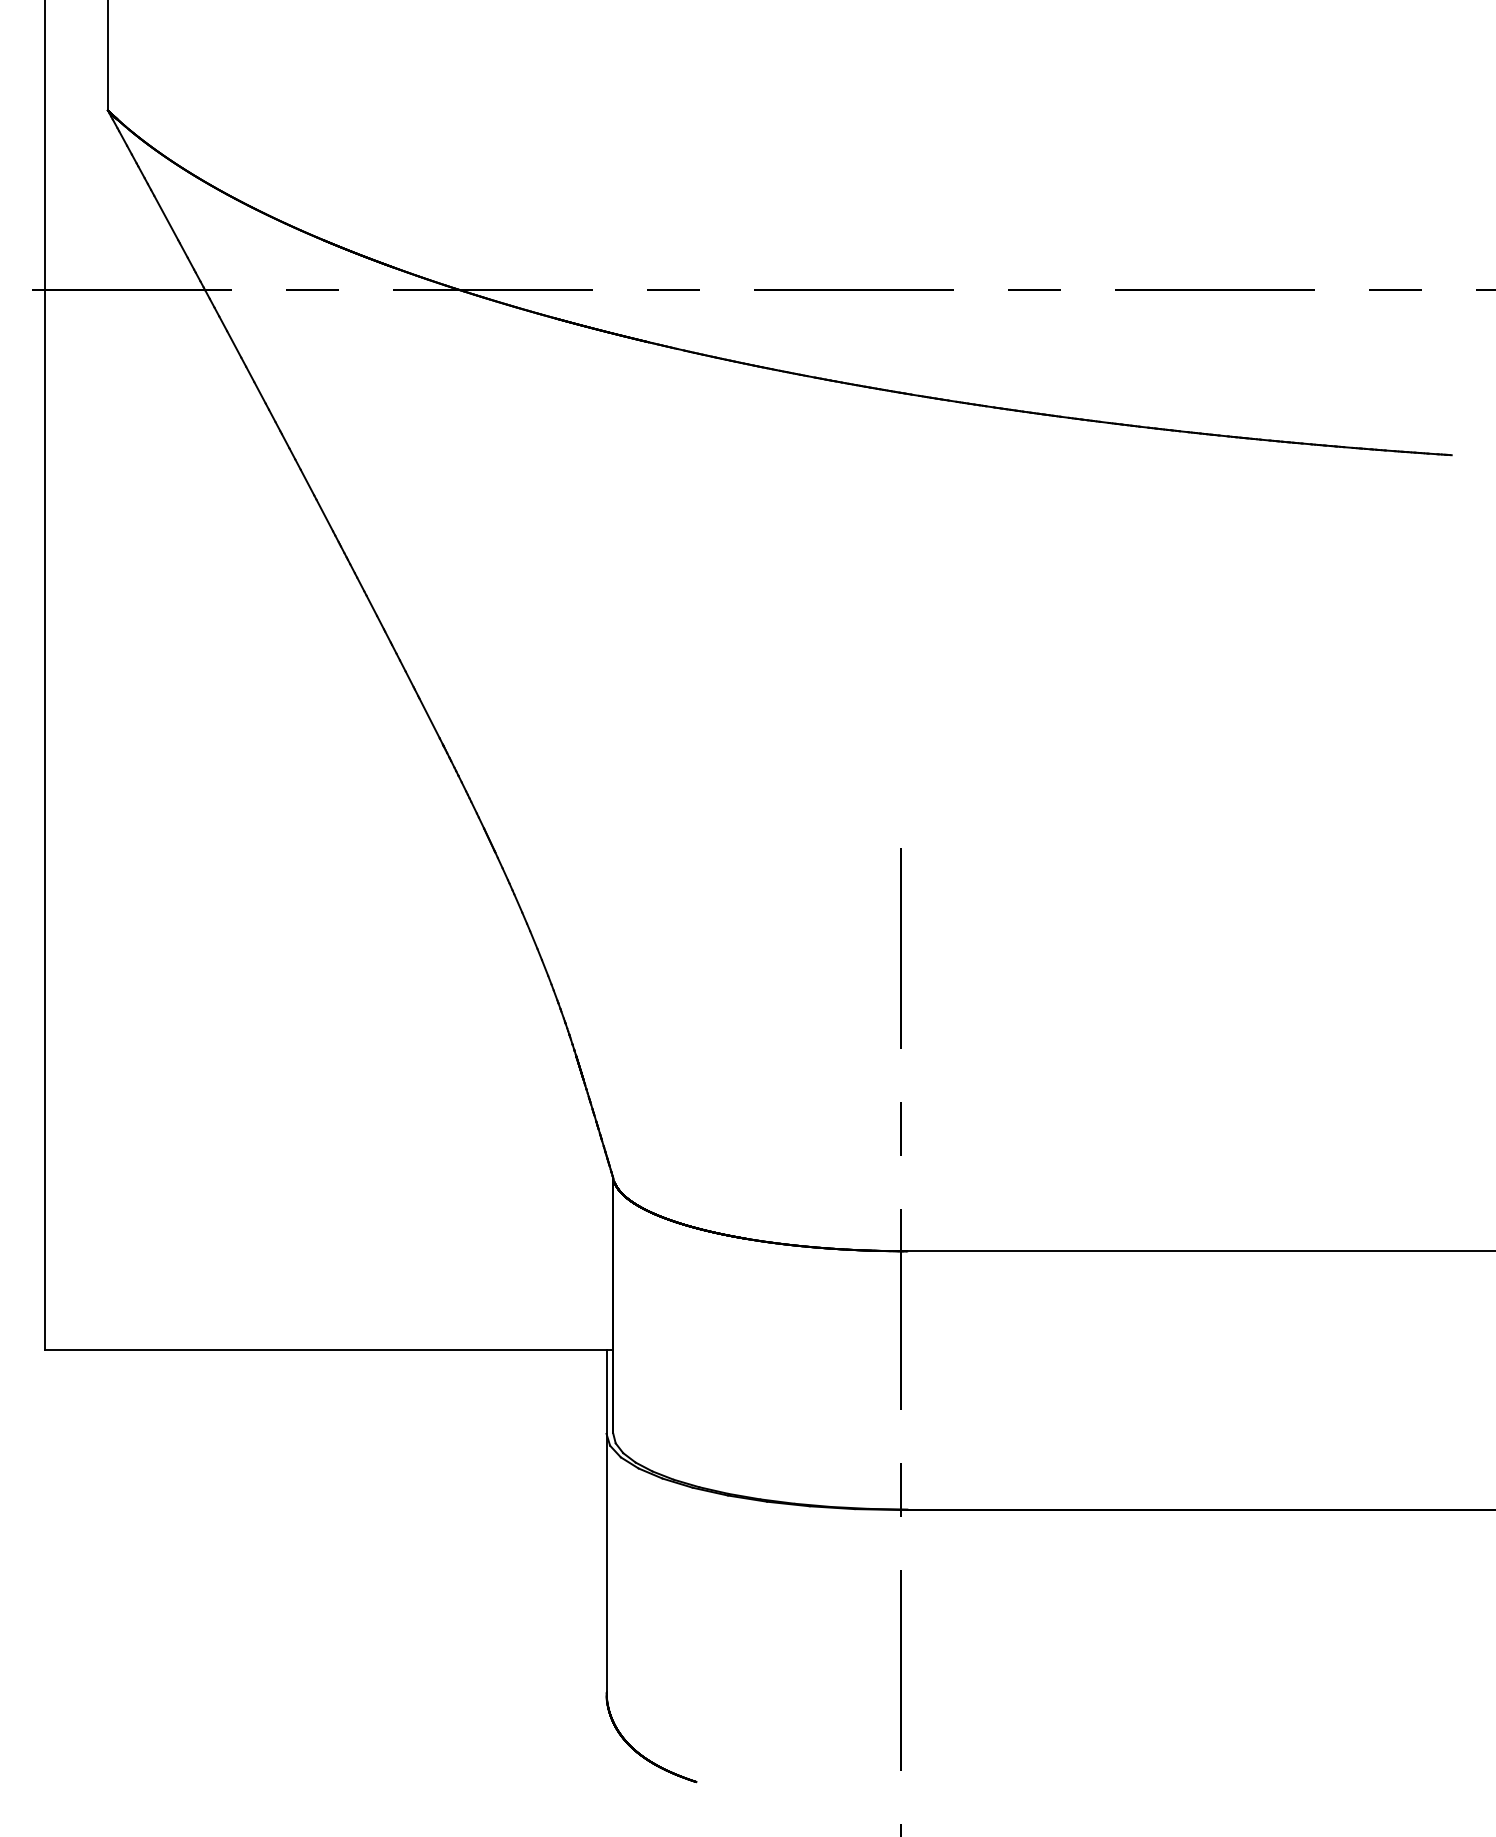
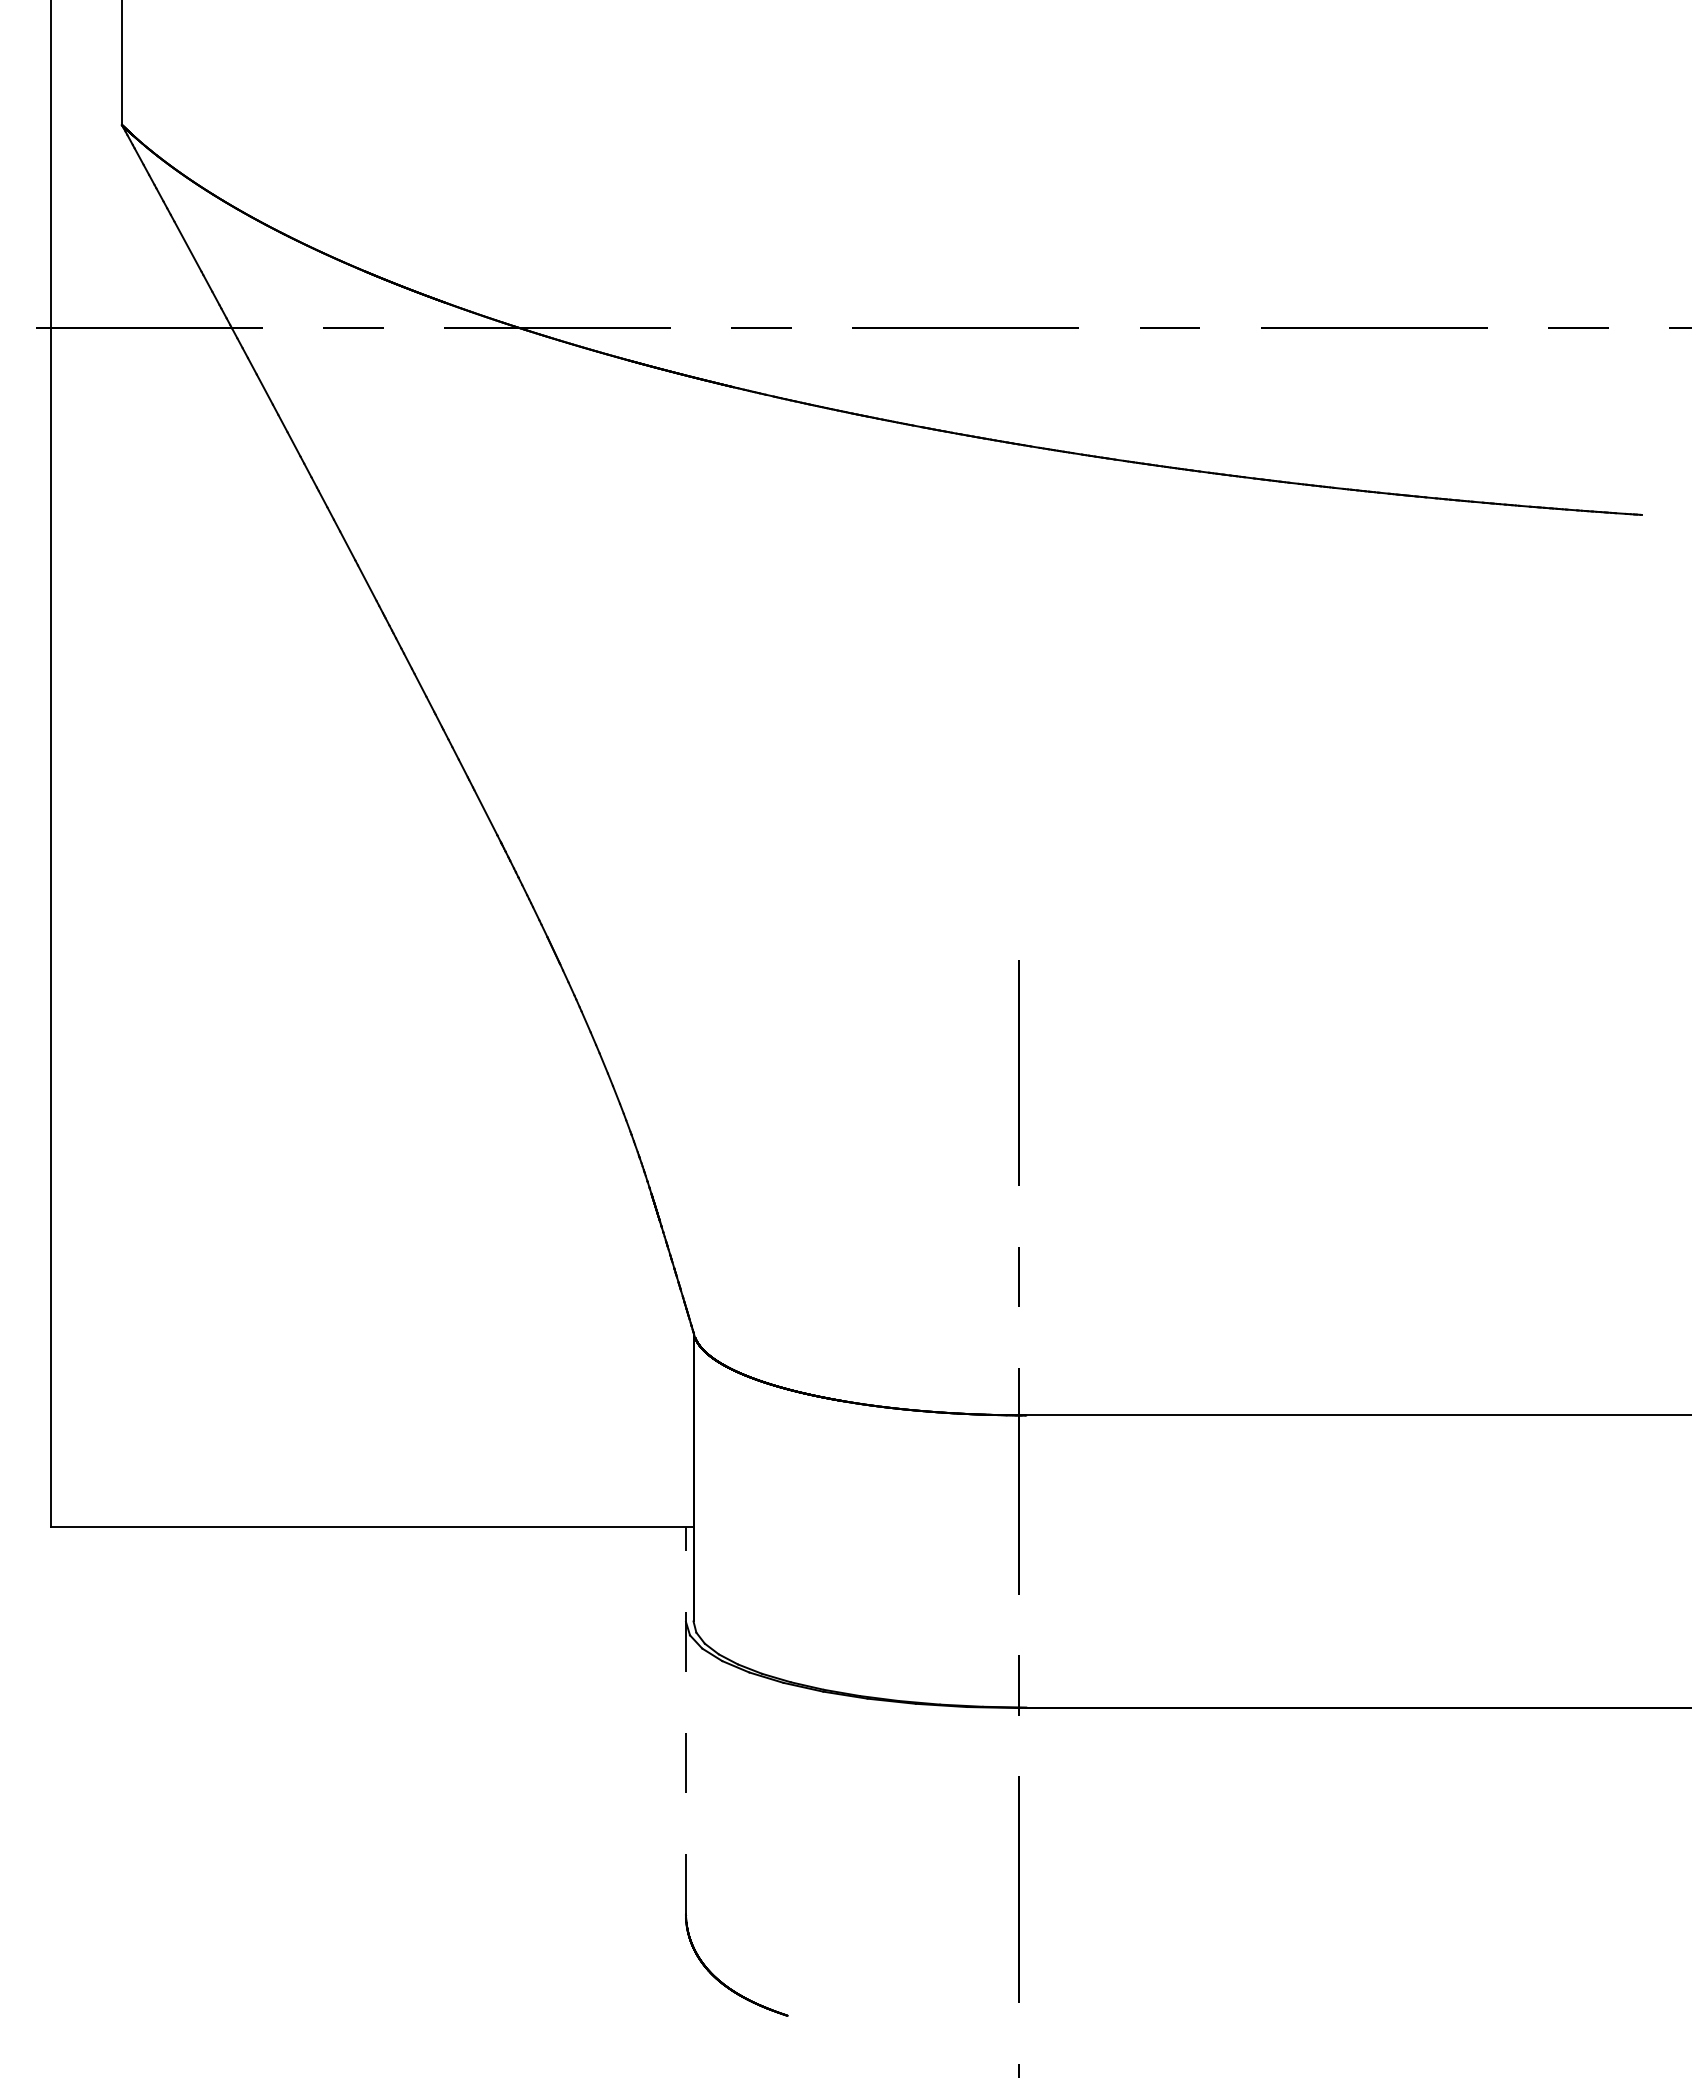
line: (606, 1521) -> (685, 1720), solid -> dashed

